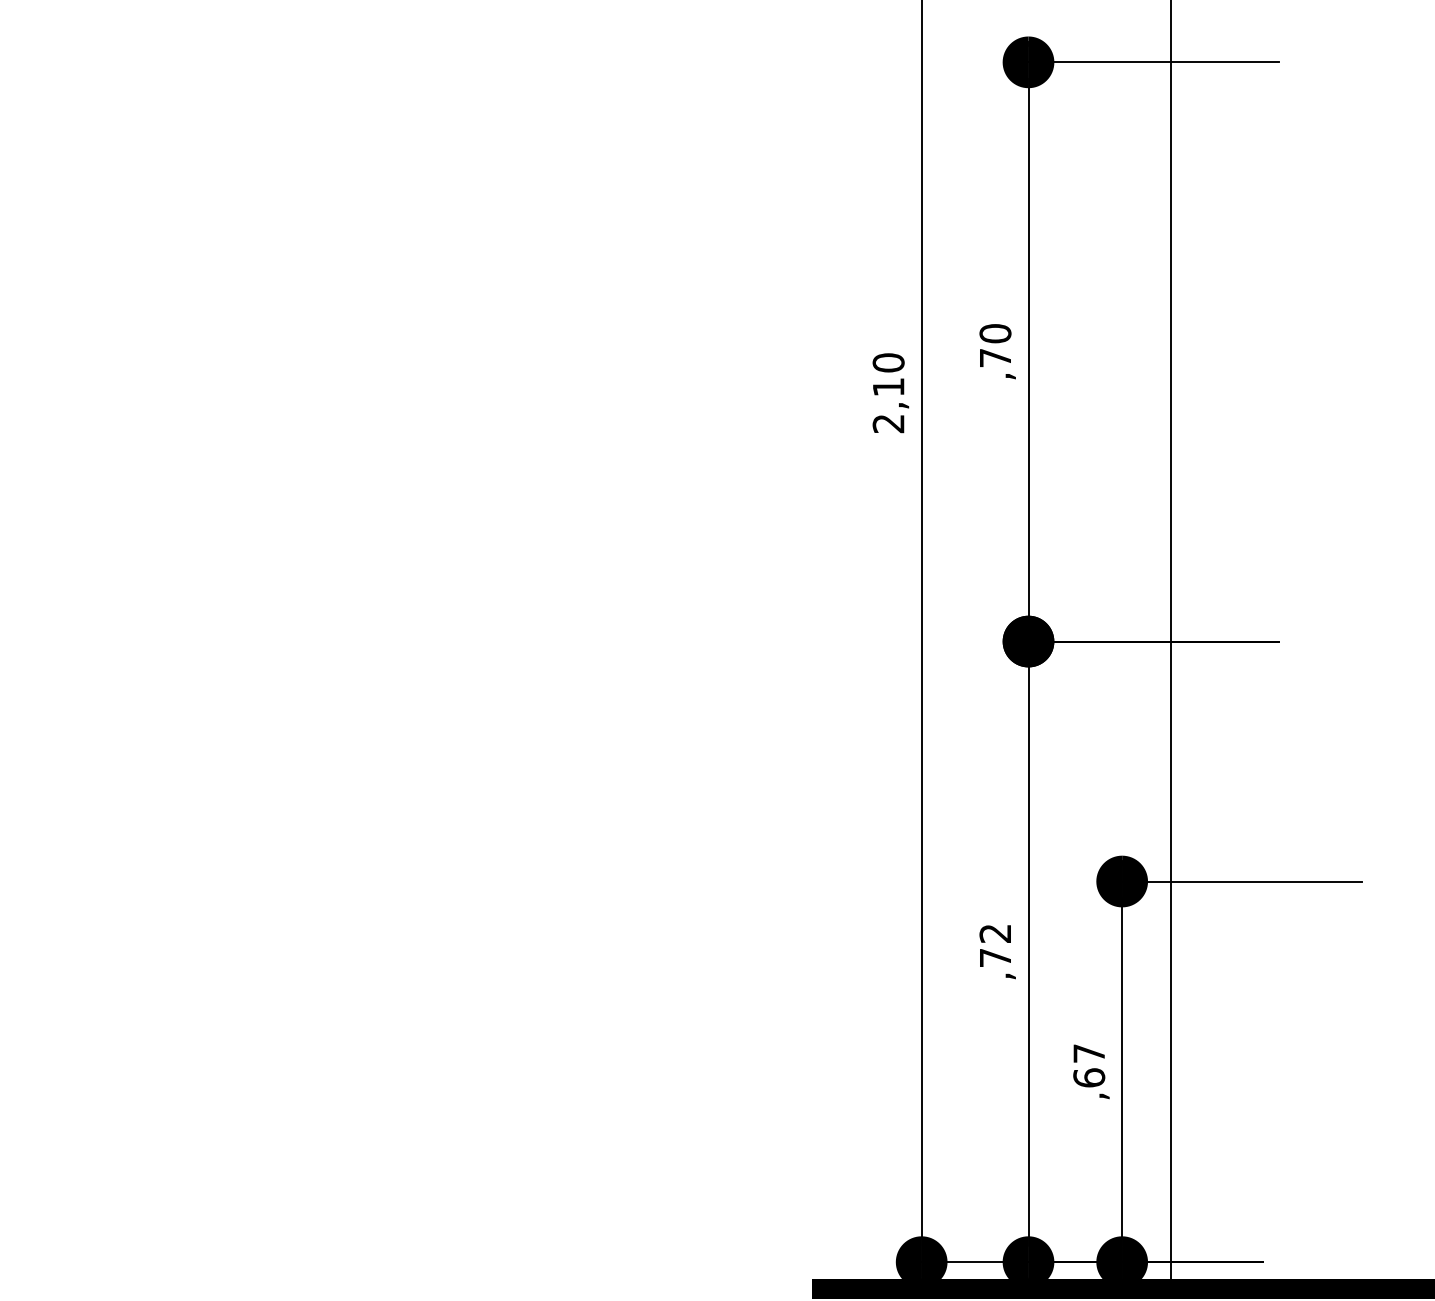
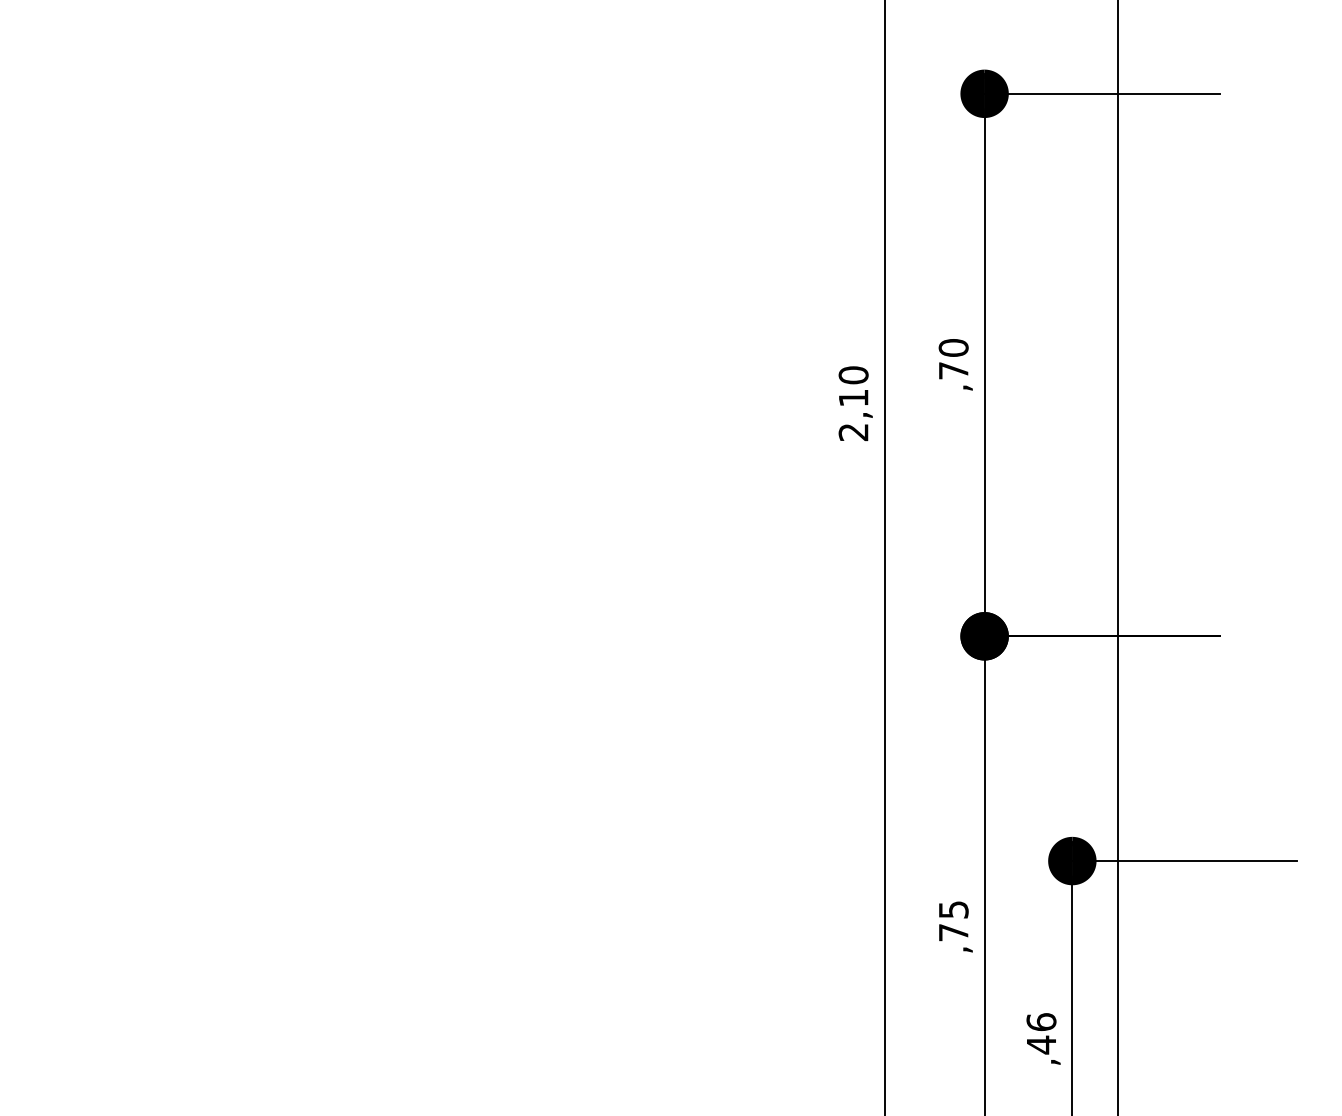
text: (995, 933) -> (953, 909), ,72 -> ,75
text: (1089, 1065) -> (1041, 1033), ,67 -> ,46

